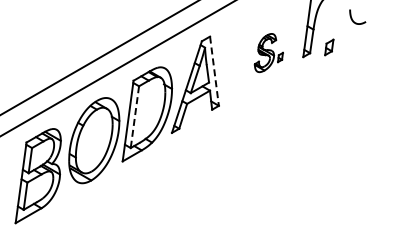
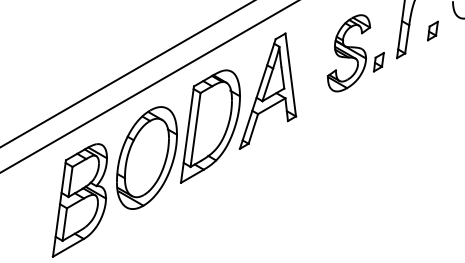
part: (329, 47) -> (433, 31), moved
part: (268, 52) -> (355, 52), size x1.67
line: (214, 71) -> (290, 75), dashed -> solid
line: (134, 117) -> (195, 130), dashed -> solid

